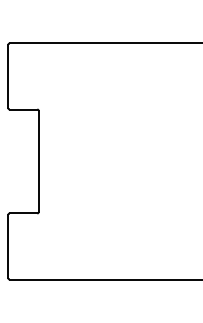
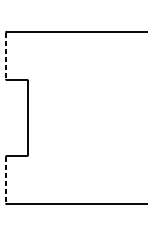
line: (8, 76) -> (6, 55), solid -> dashed
line: (8, 246) -> (6, 180), solid -> dashed

